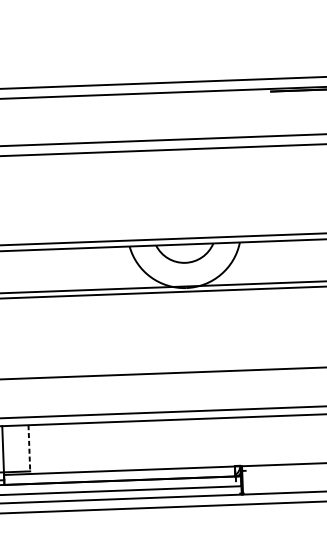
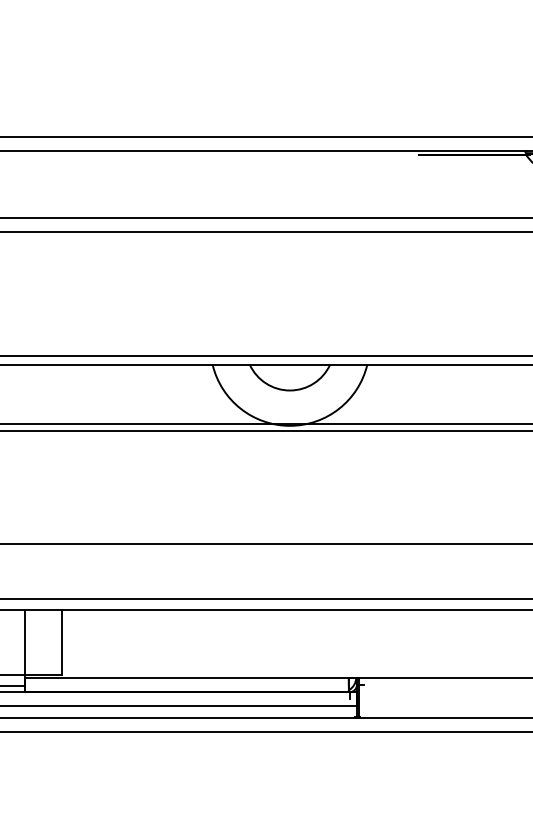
line: (29, 448) -> (61, 642), dashed -> solid

